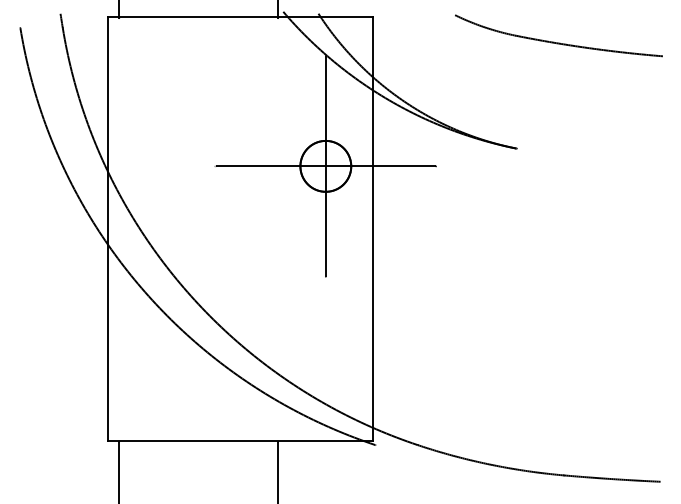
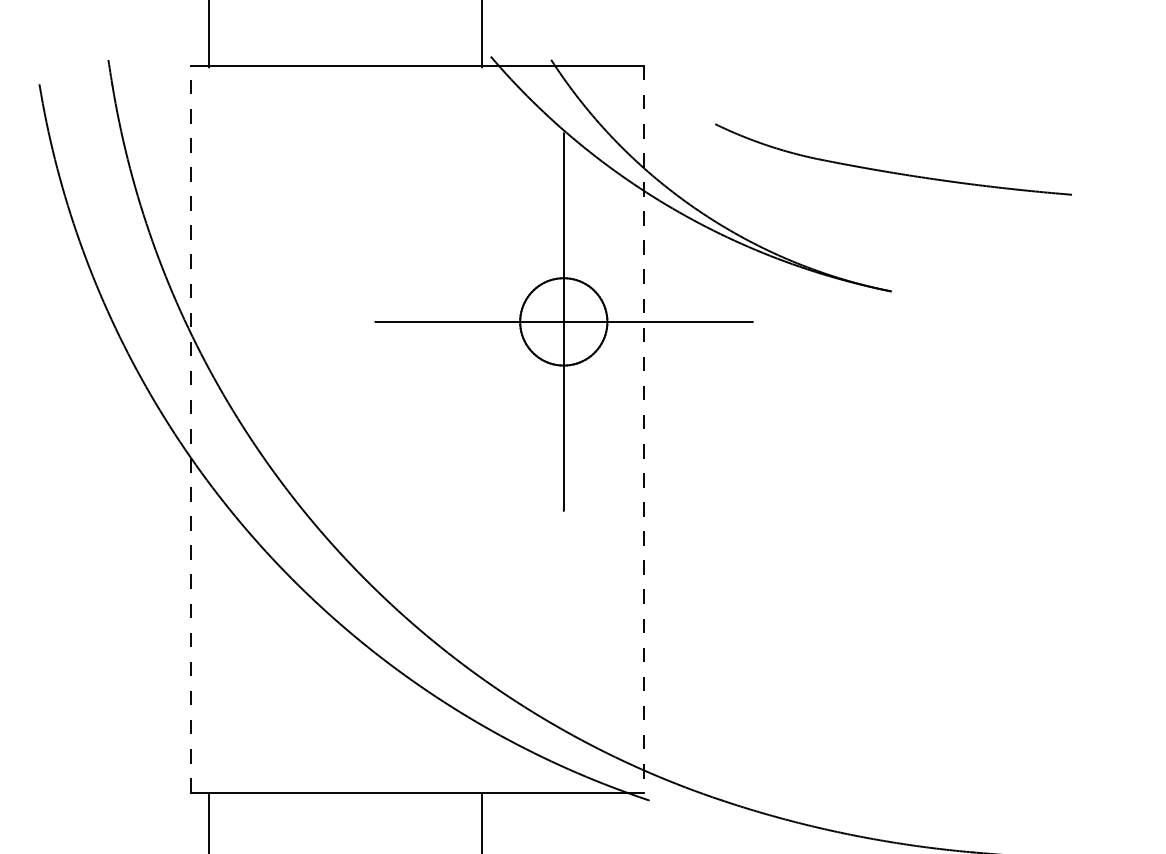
part: (558, 42) -> (892, 171), moved
line: (108, 228) -> (190, 428), solid -> dashed
line: (372, 228) -> (643, 428), solid -> dashed

